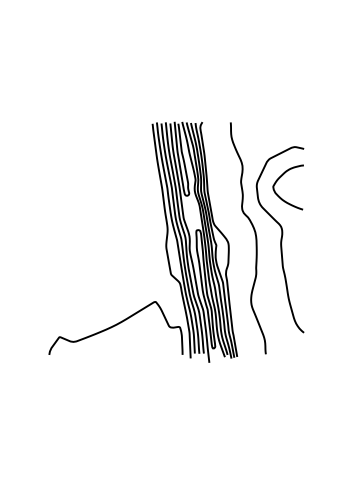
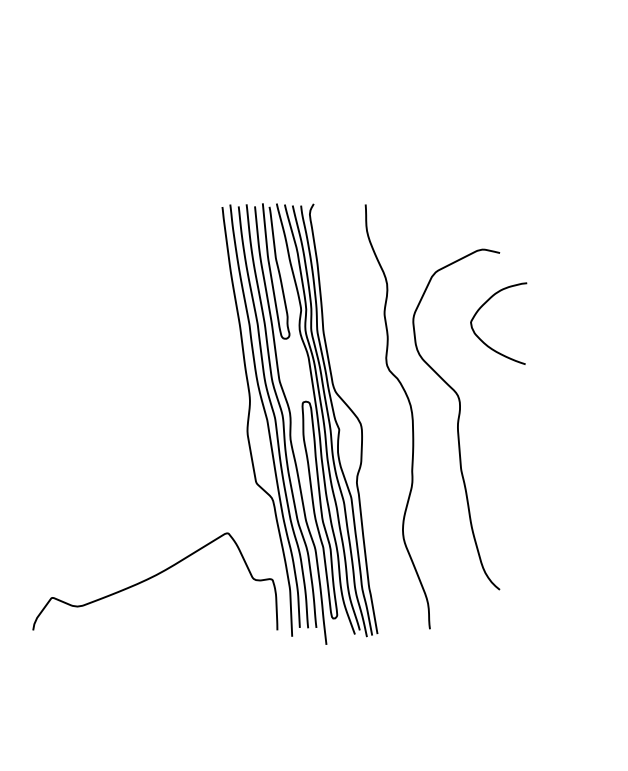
curve: (279, 179) -> (482, 309), moved

